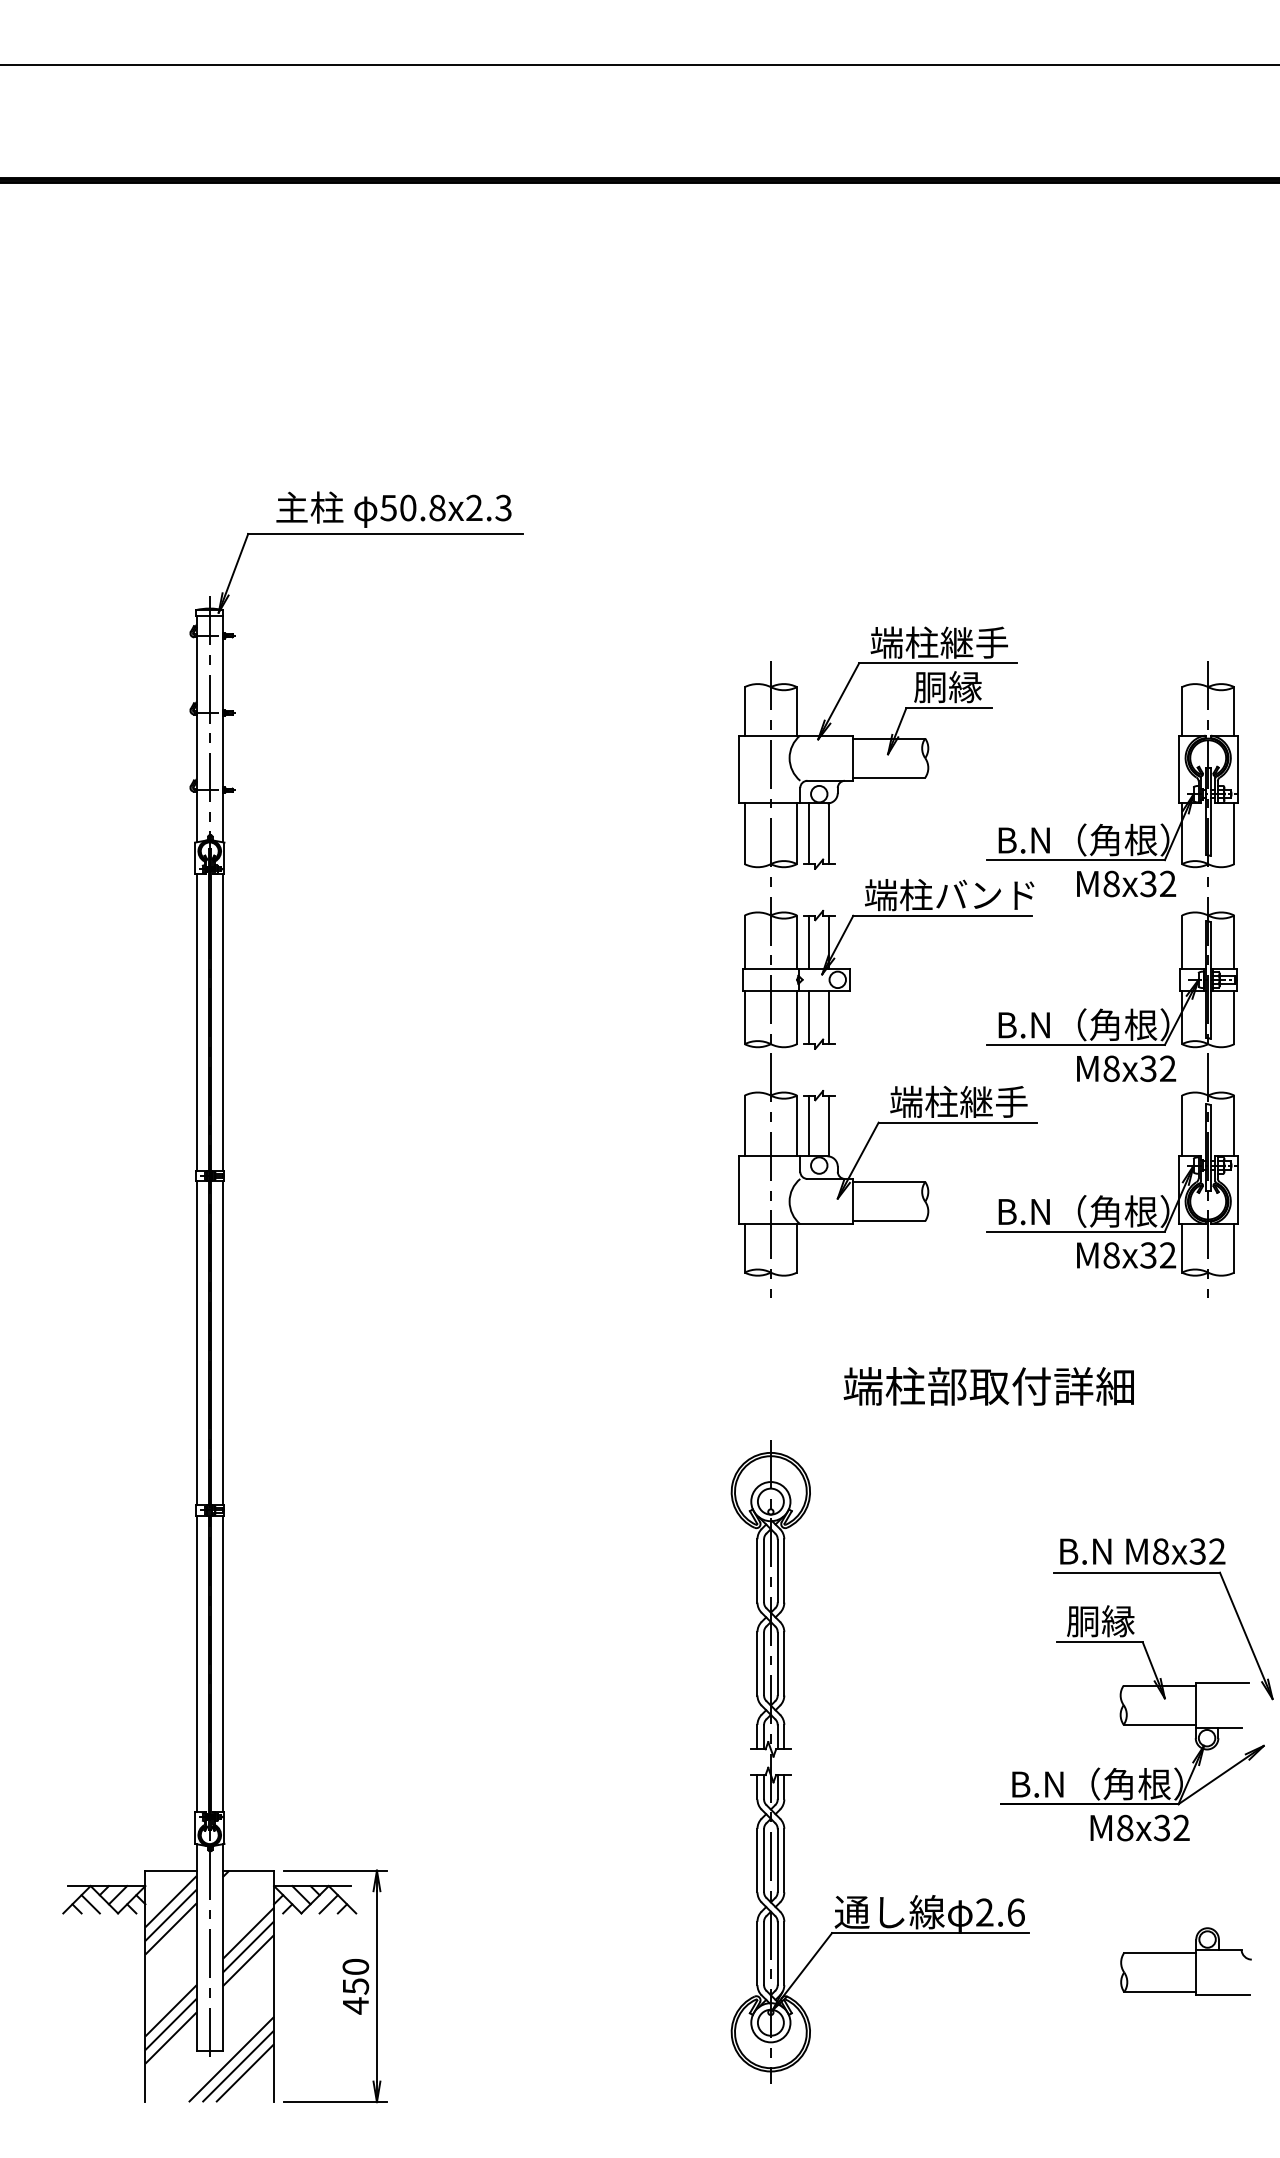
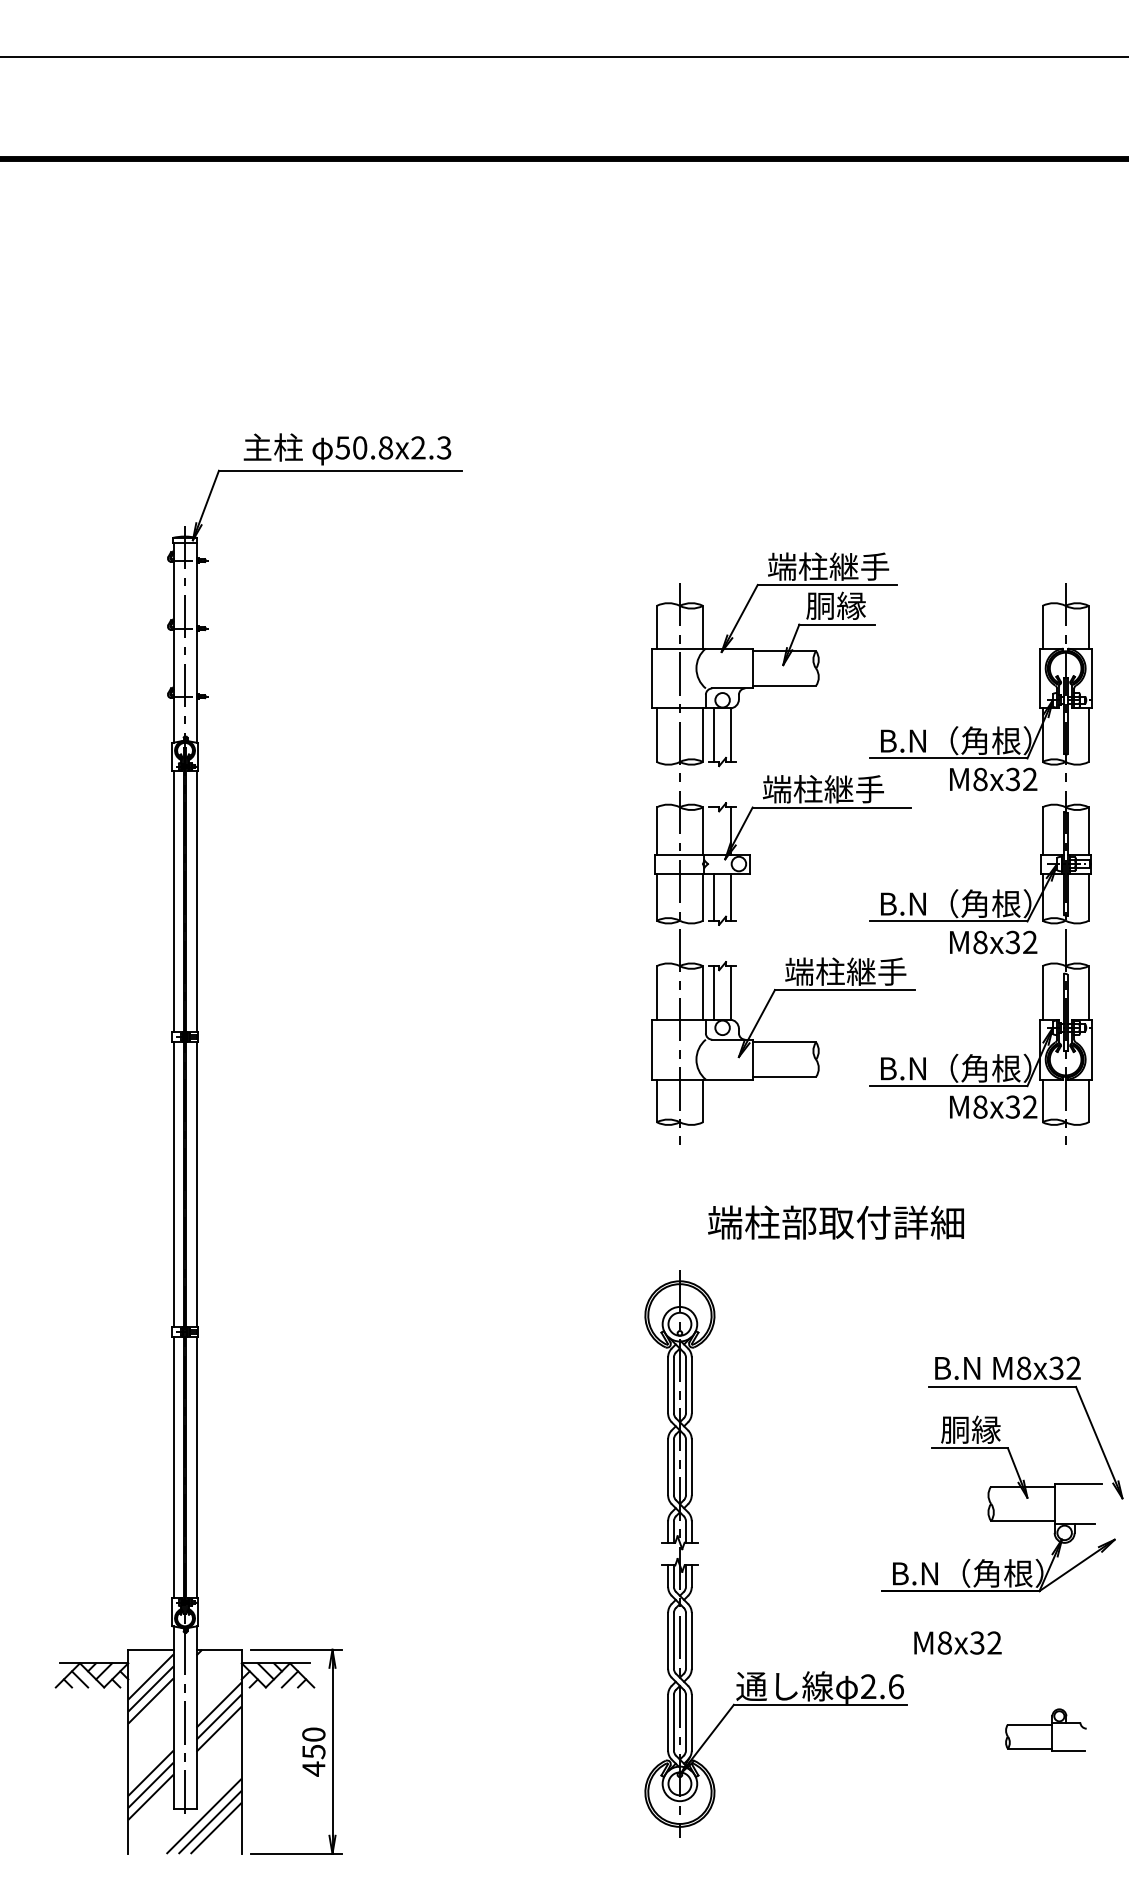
text: (984, 895) -> (868, 789), 端柱バンド -> 端柱継手
line: (809, 942) -> (713, 831), removed
text: (988, 1386) -> (835, 1222), moved
text: (1139, 1827) -> (957, 1642), moved
part: (1185, 1961) -> (1045, 1729), size x0.7

